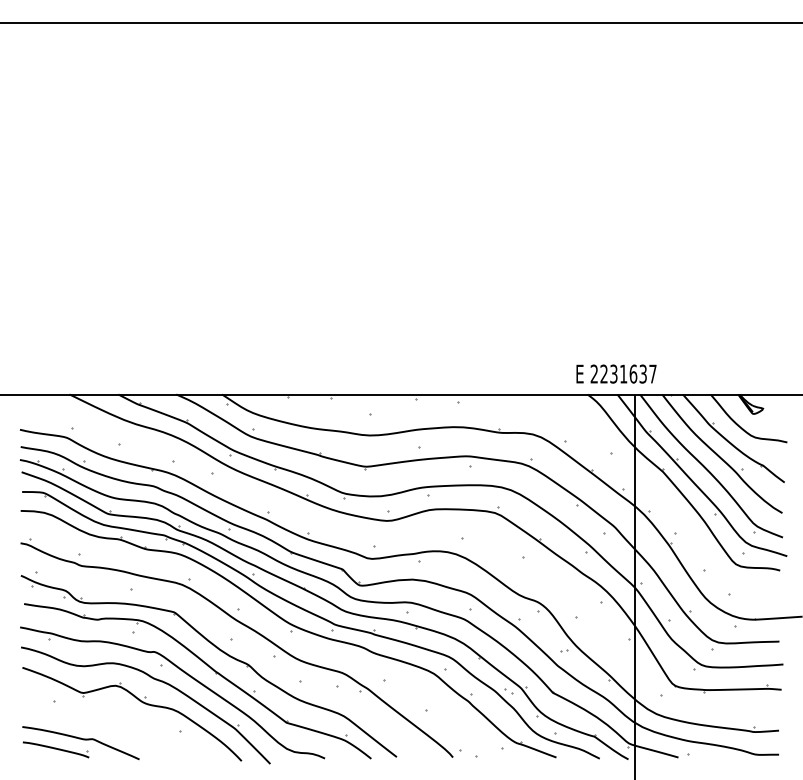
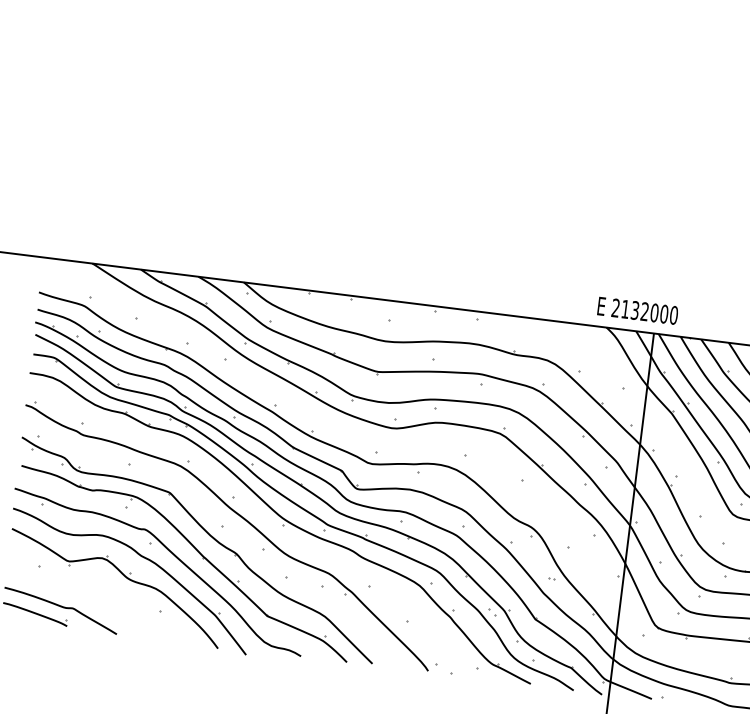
text: (628, 373) -> (649, 311), 2231637 -> 2132000

